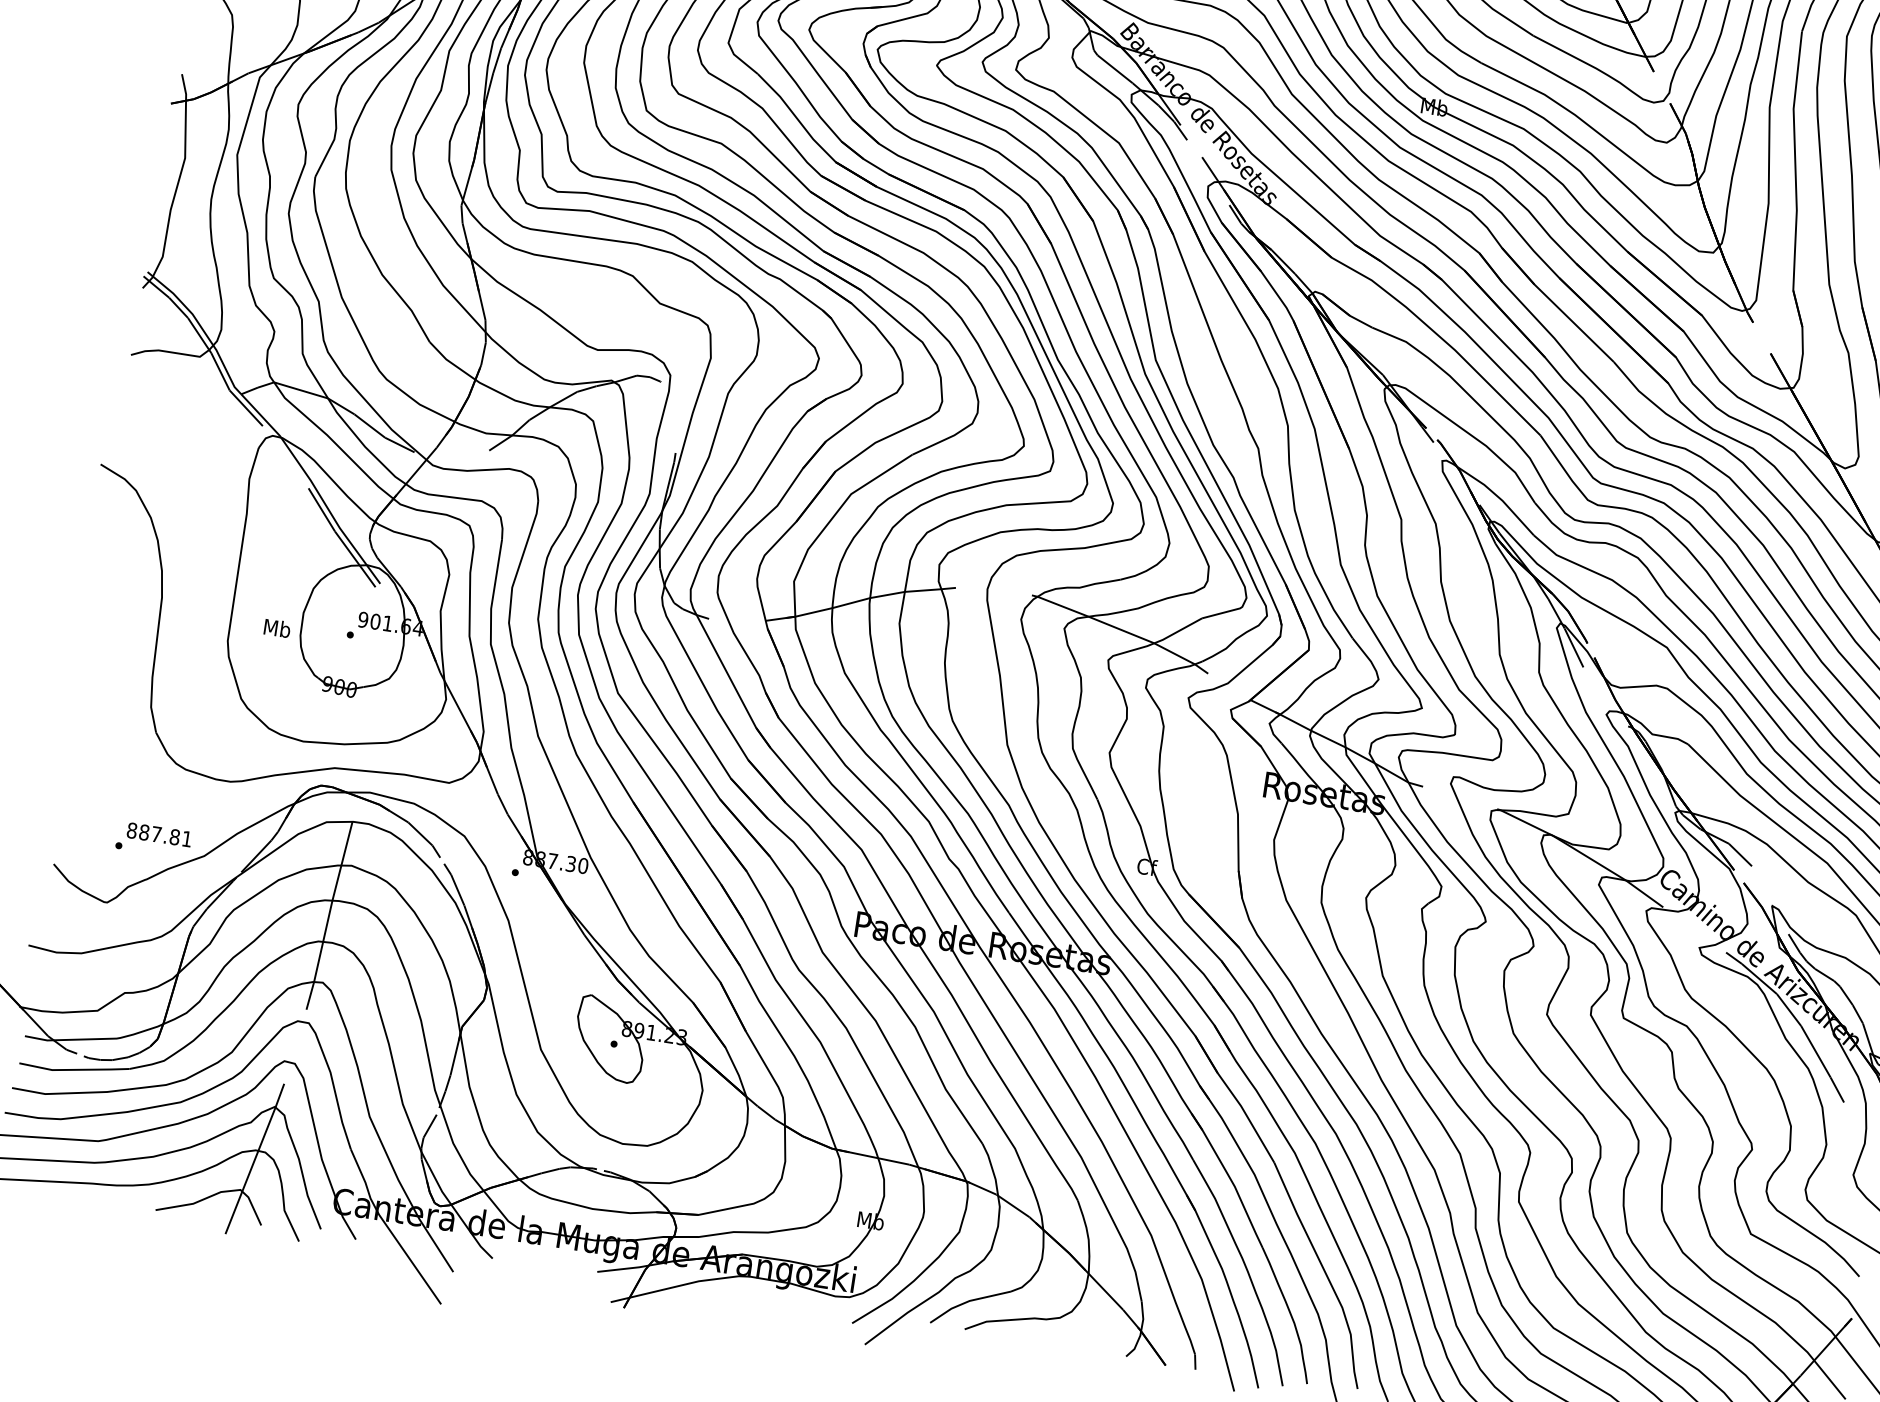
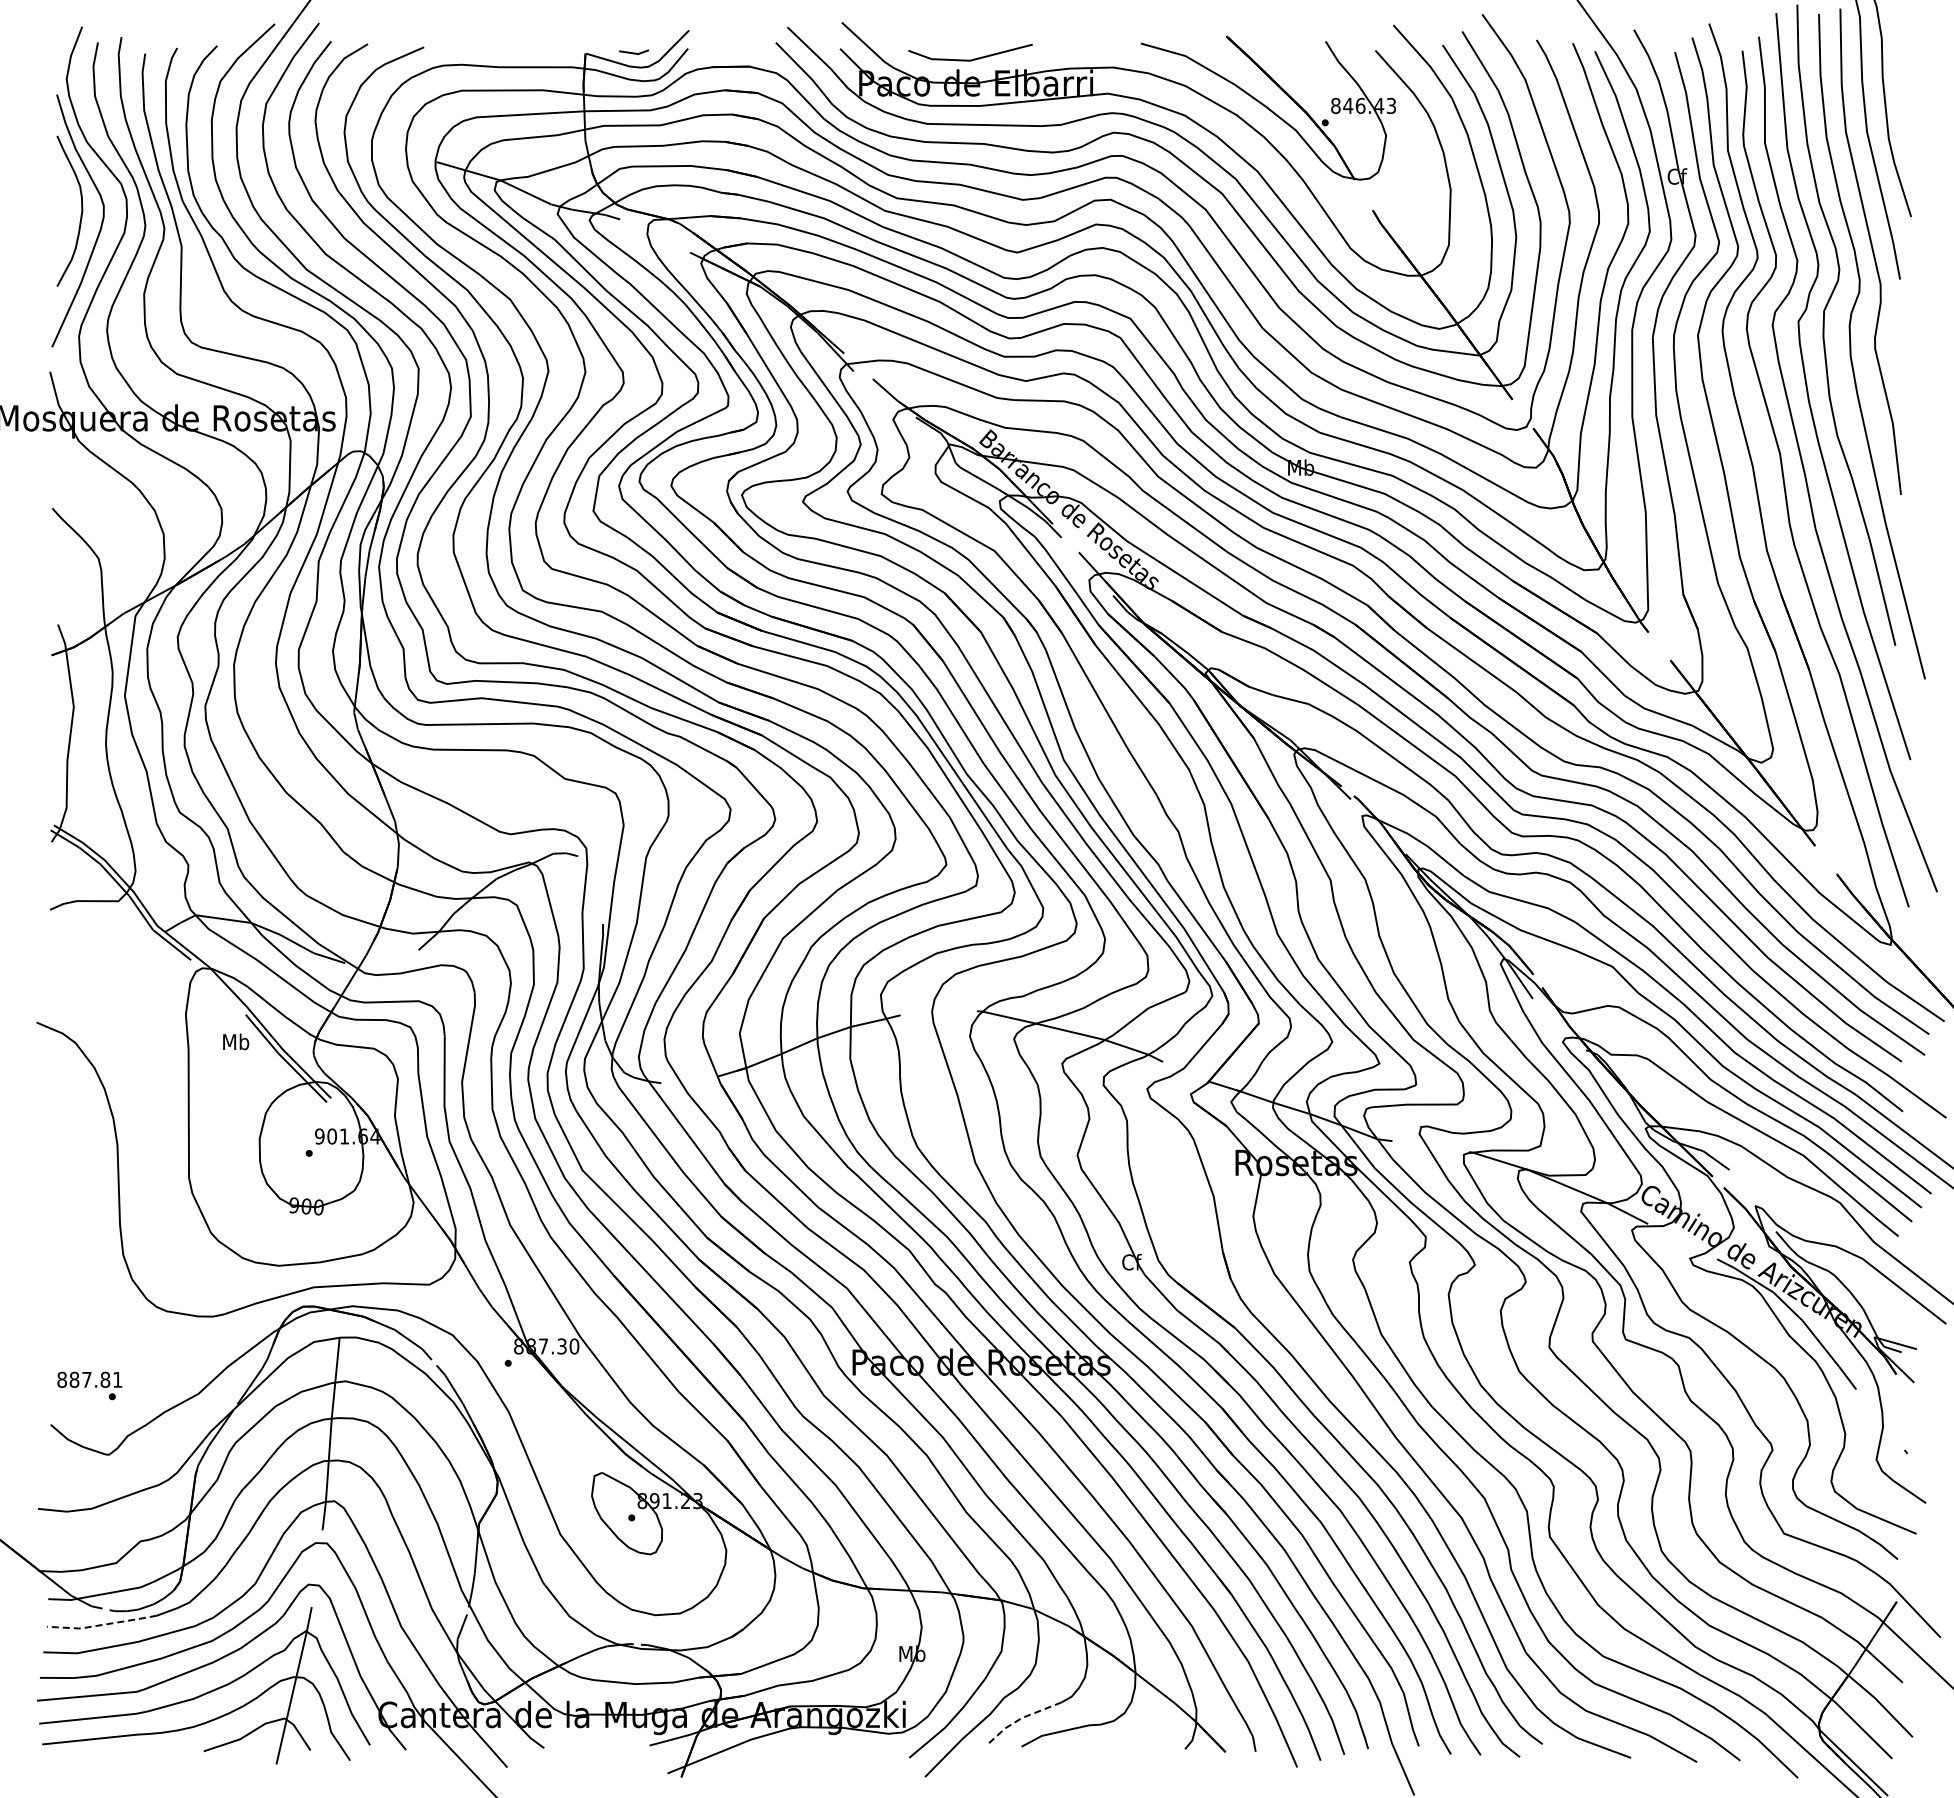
text: (277, 628) -> (236, 1041), moved
text: (159, 834) -> (89, 1379), moved
line: (74, 1070) -> (102, 1625), solid -> dashed
line: (967, 1302) -> (1020, 1719), solid -> dashed

